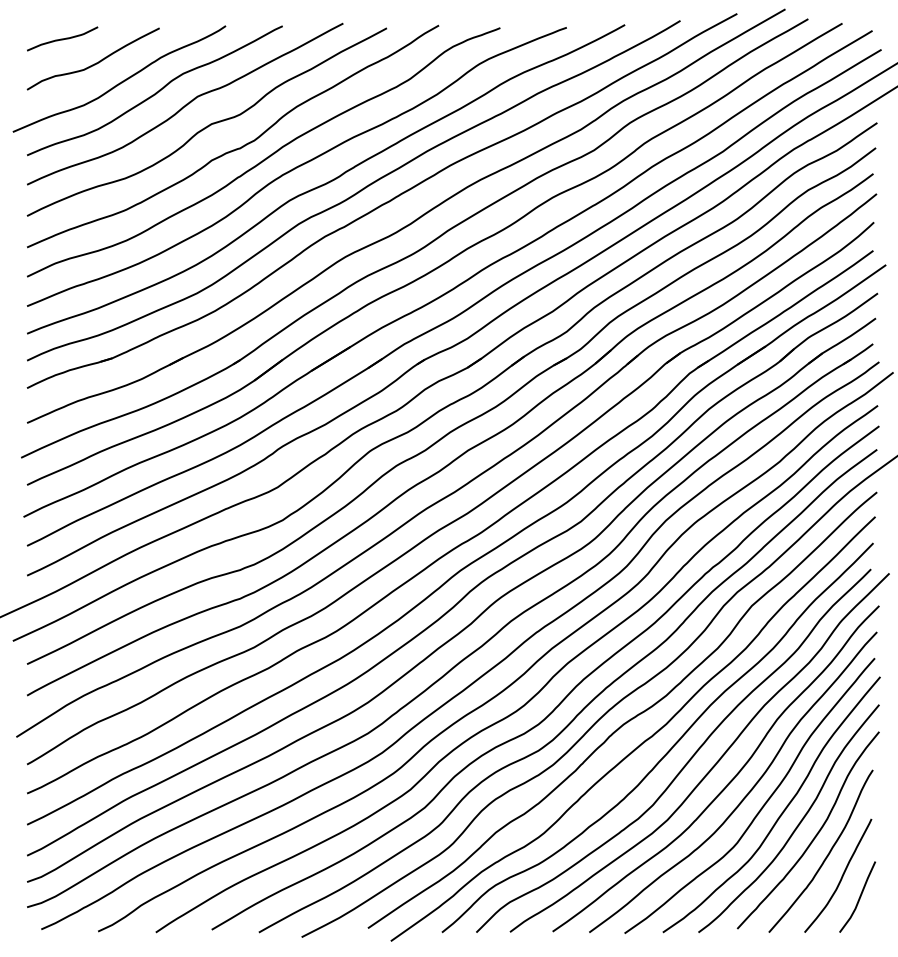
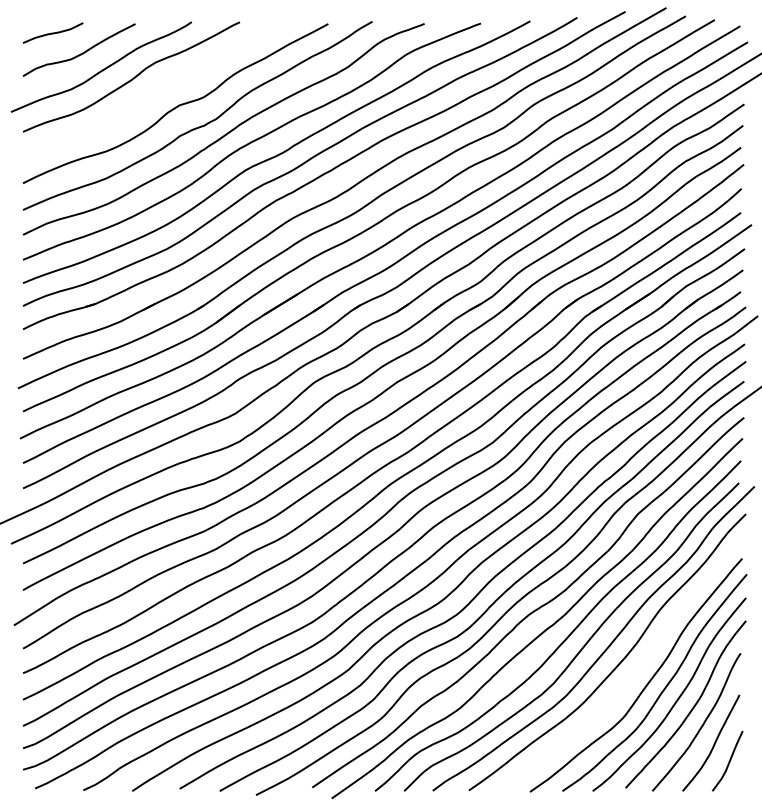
curve: (186, 103) -> (158, 87), removed
curve: (748, 791) -> (635, 671), removed

